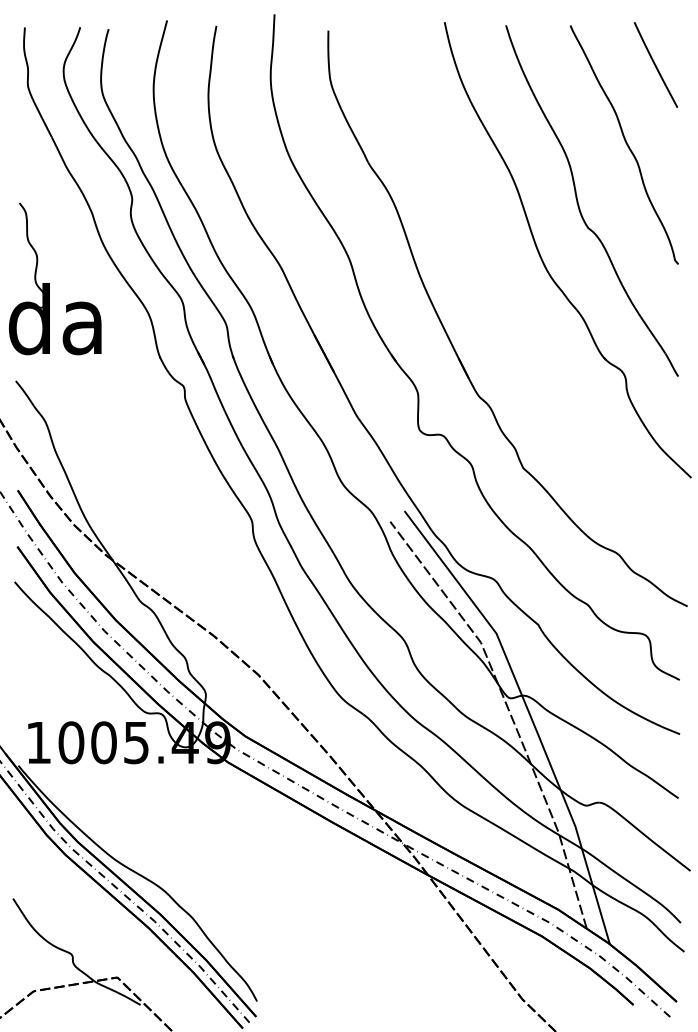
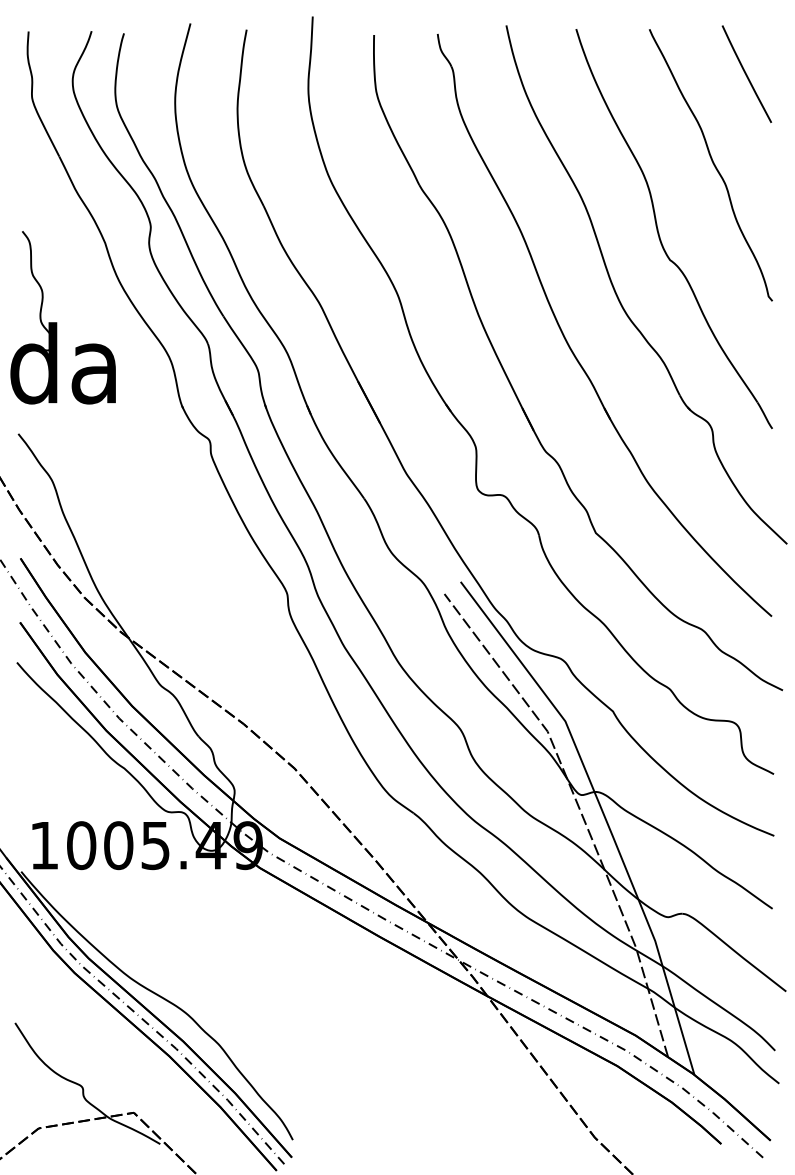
part: (499, 300) -> (568, 342), added

